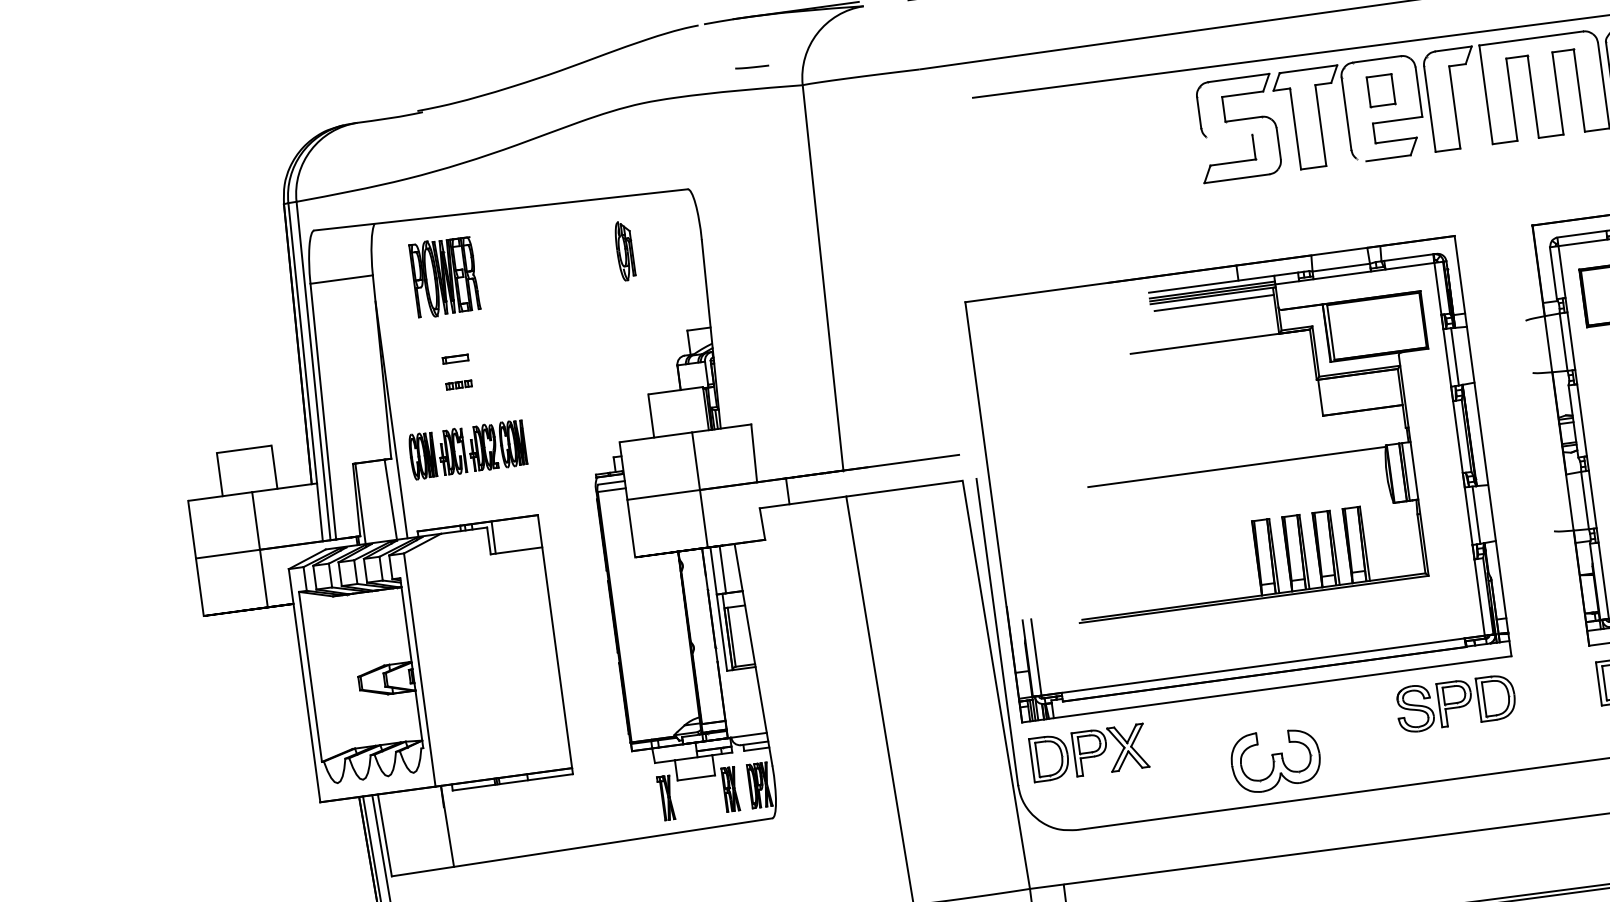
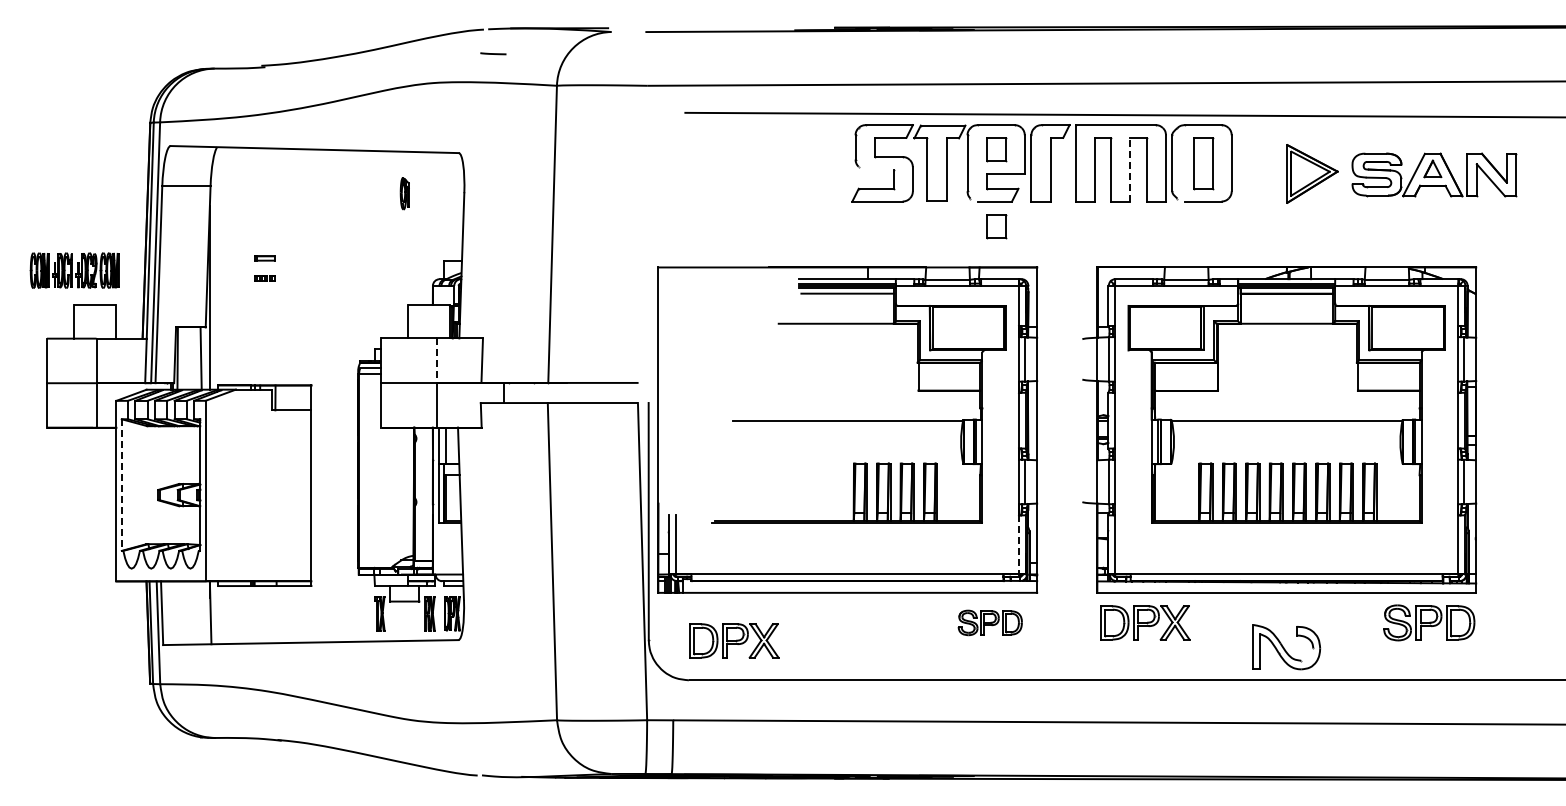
line: (752, 66) -> (493, 53), moved
line: (1558, 93) -> (1130, 169), solid -> dashed
part: (1394, 190) -> (996, 226), added
part: (624, 250) -> (404, 193), size x0.7
part: (443, 276) -> (264, 194), removed
part: (467, 449) -> (74, 270), moved
line: (696, 462) -> (437, 361), solid -> dashed
line: (1480, 596) -> (1019, 544), solid -> dashed
line: (310, 677) -> (121, 485), solid -> dashed
part: (1456, 702) -> (990, 622), size x0.7
part: (1089, 752) -> (734, 640), moved
part: (1274, 760) -> (846, 647), removed

